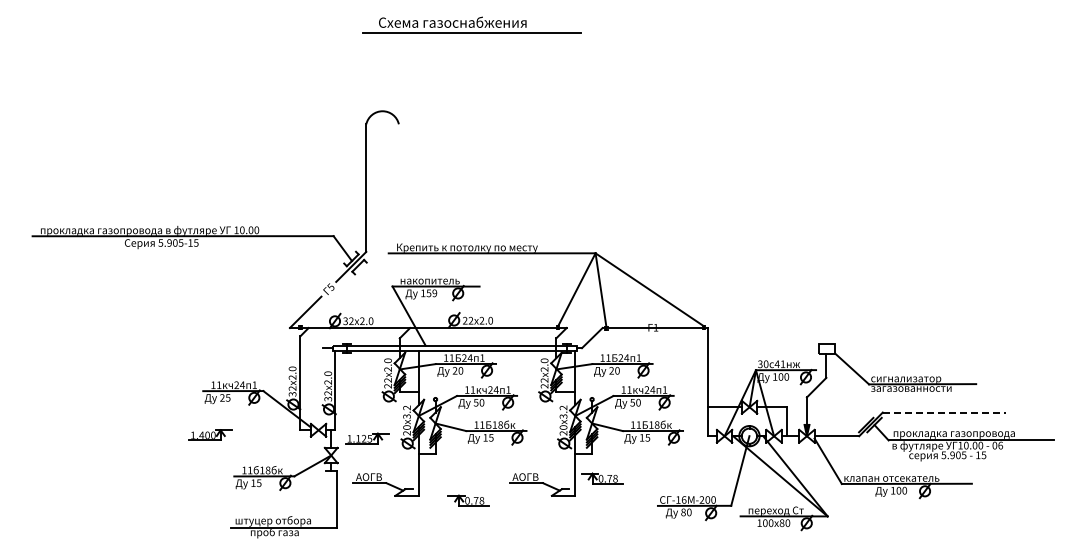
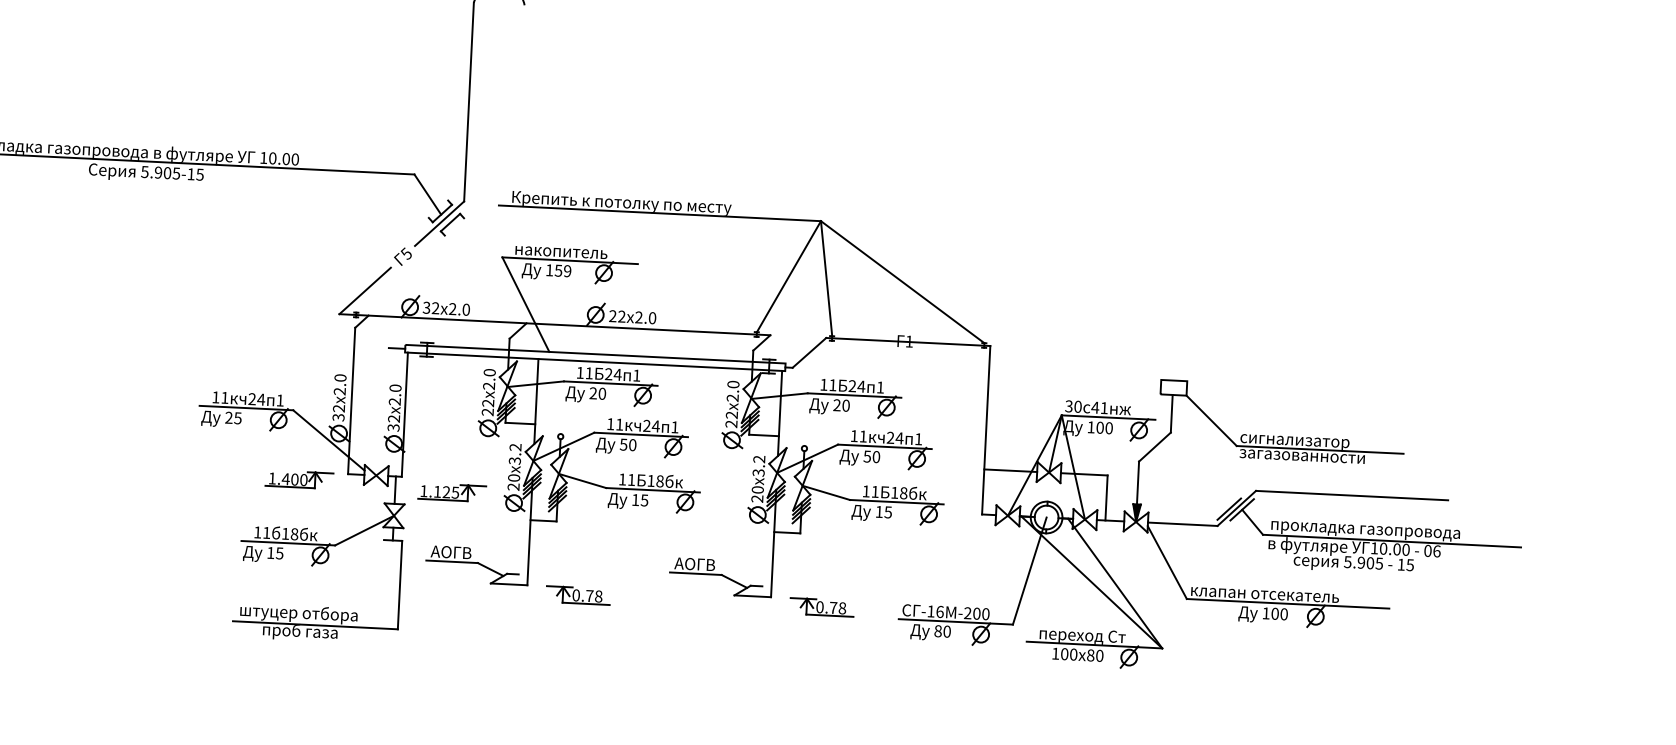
line: (944, 412) -> (1352, 495), dashed -> solid
part: (210, 434) -> (299, 478), moved
part: (602, 478) -> (822, 606), moved
part: (468, 500) -> (577, 595), moved

